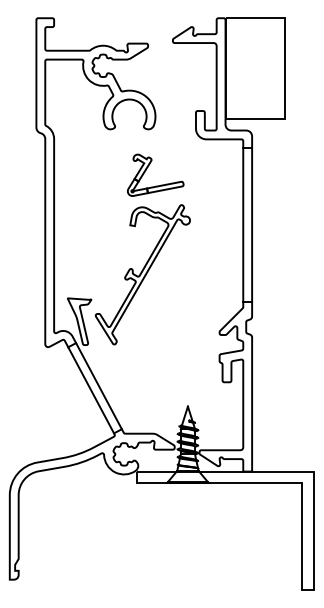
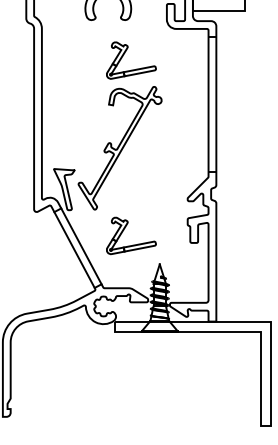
part: (147, 368) -> (124, 230), added

